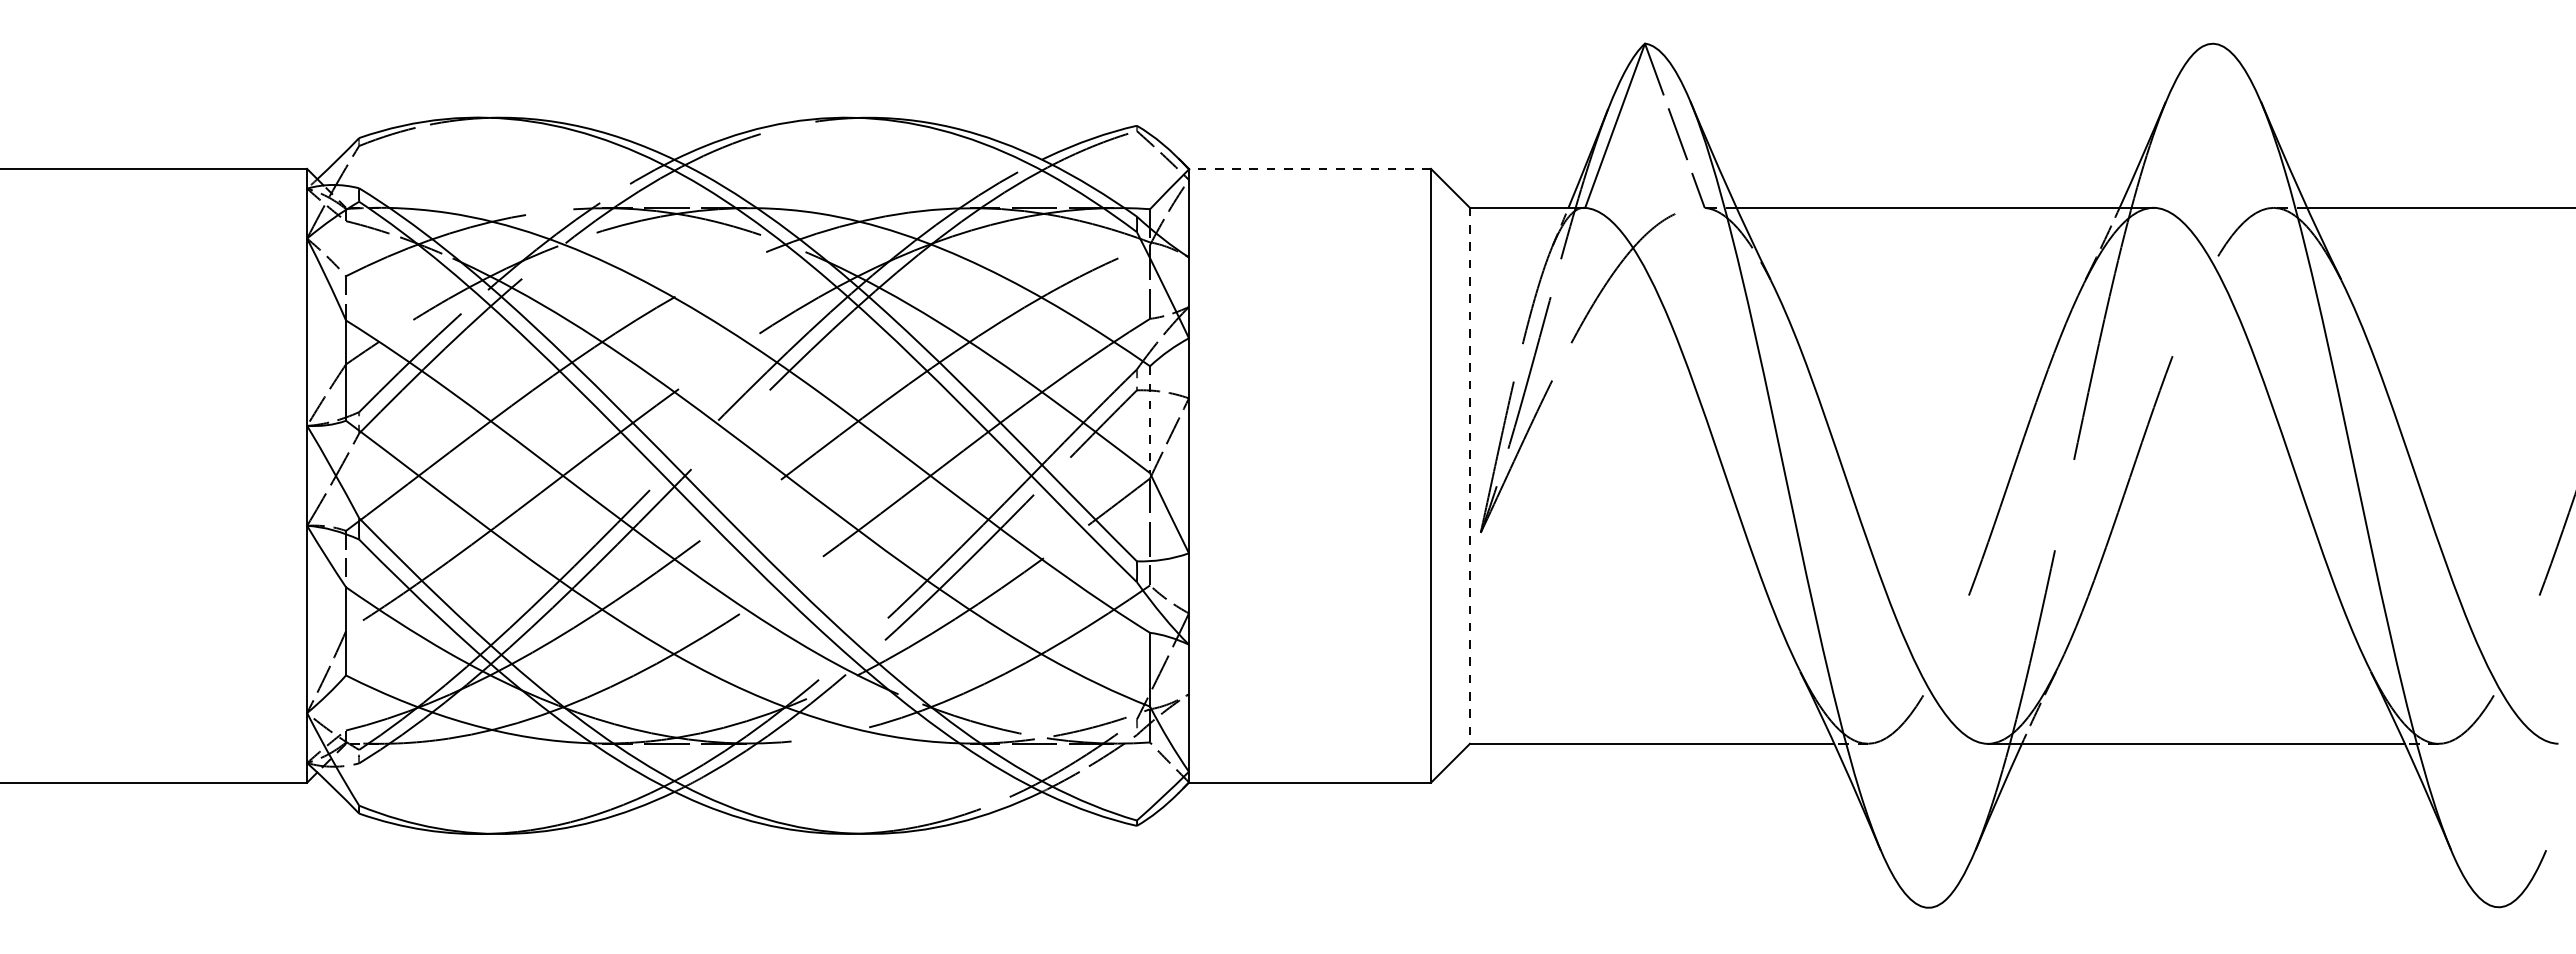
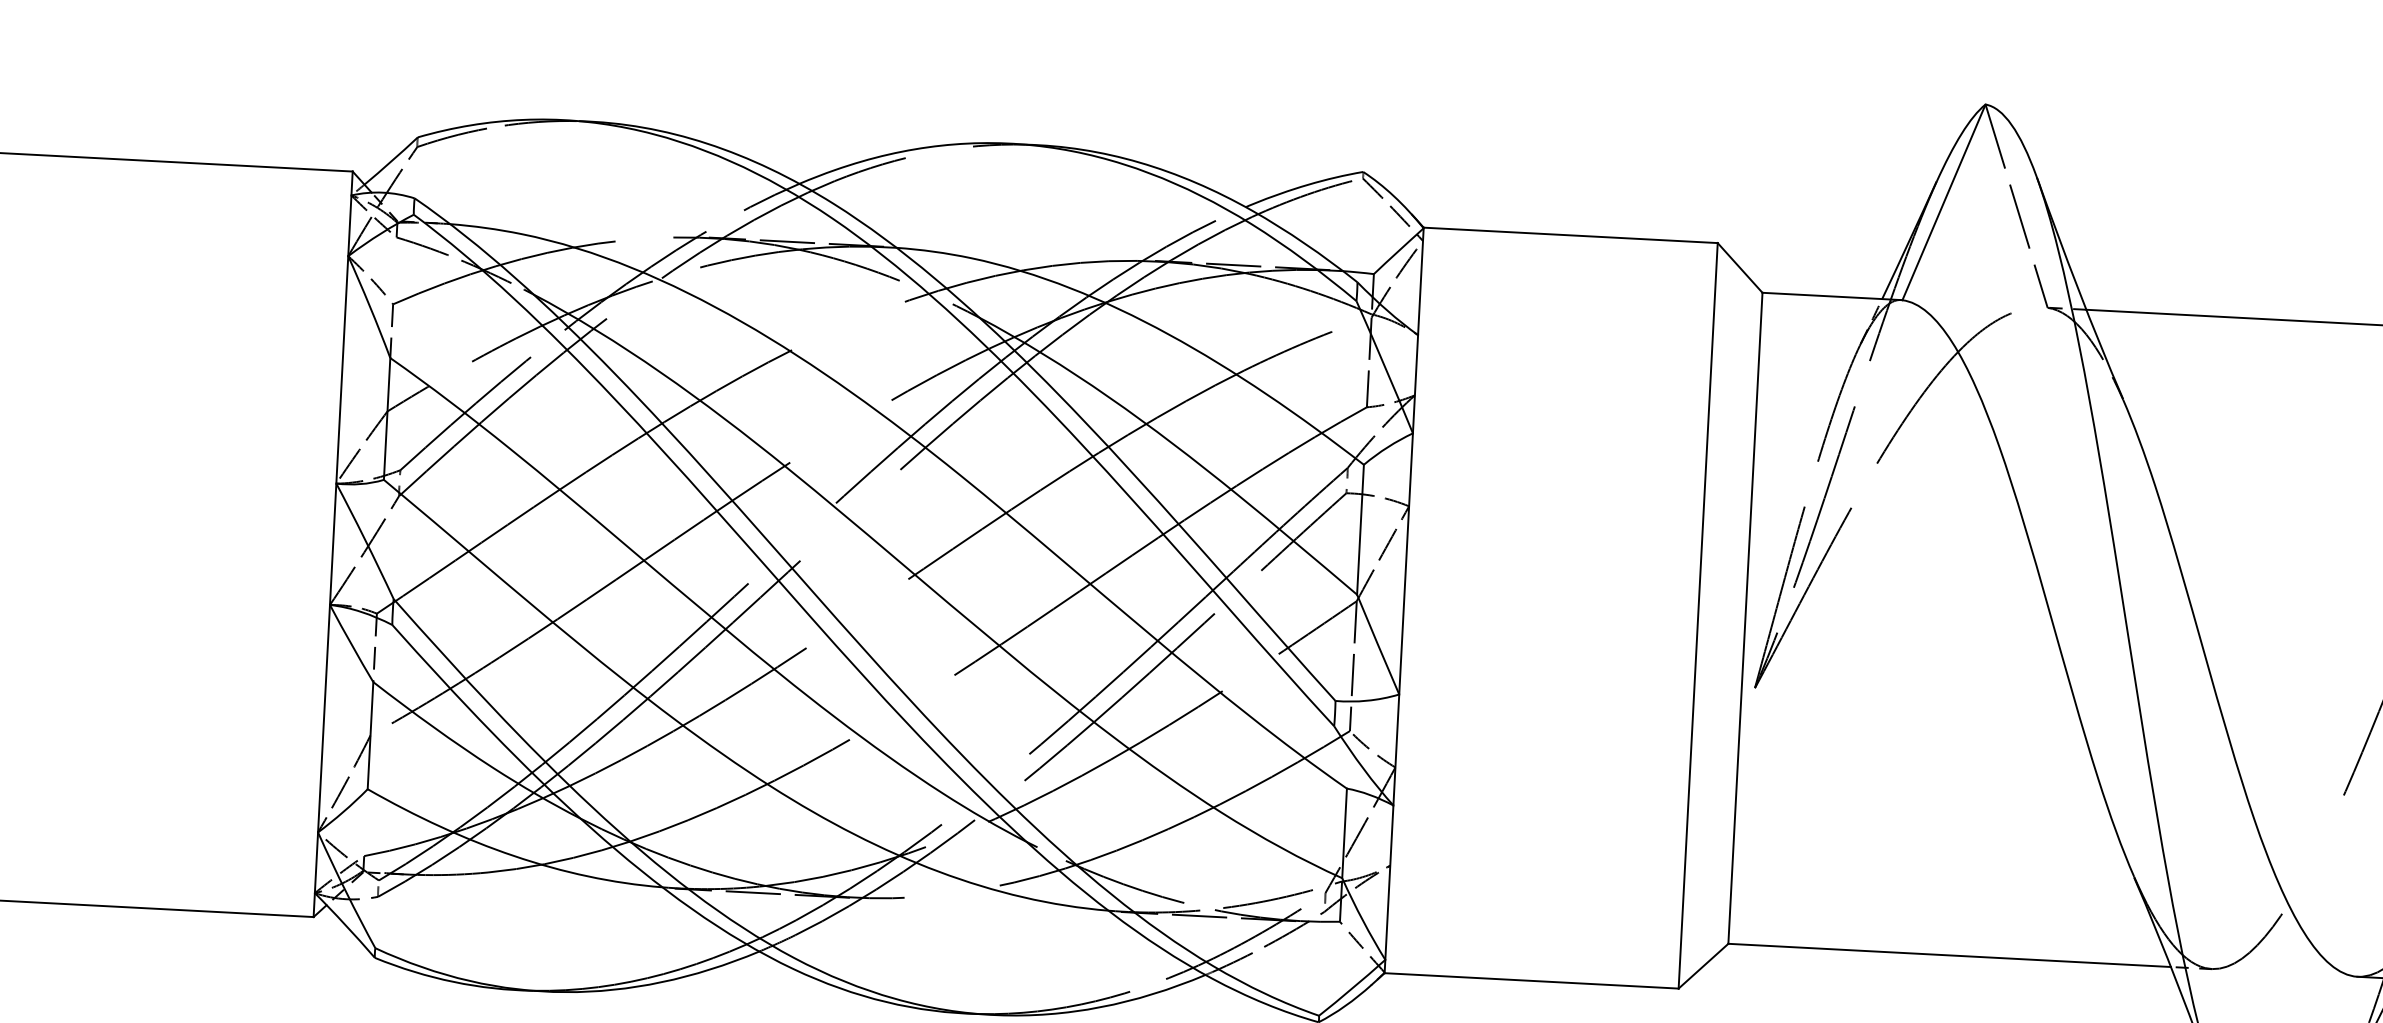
line: (1309, 168) -> (1570, 234), dashed -> solid
line: (1150, 420) -> (1360, 530), dashed -> solid
line: (1469, 476) -> (1744, 619), dashed -> solid

